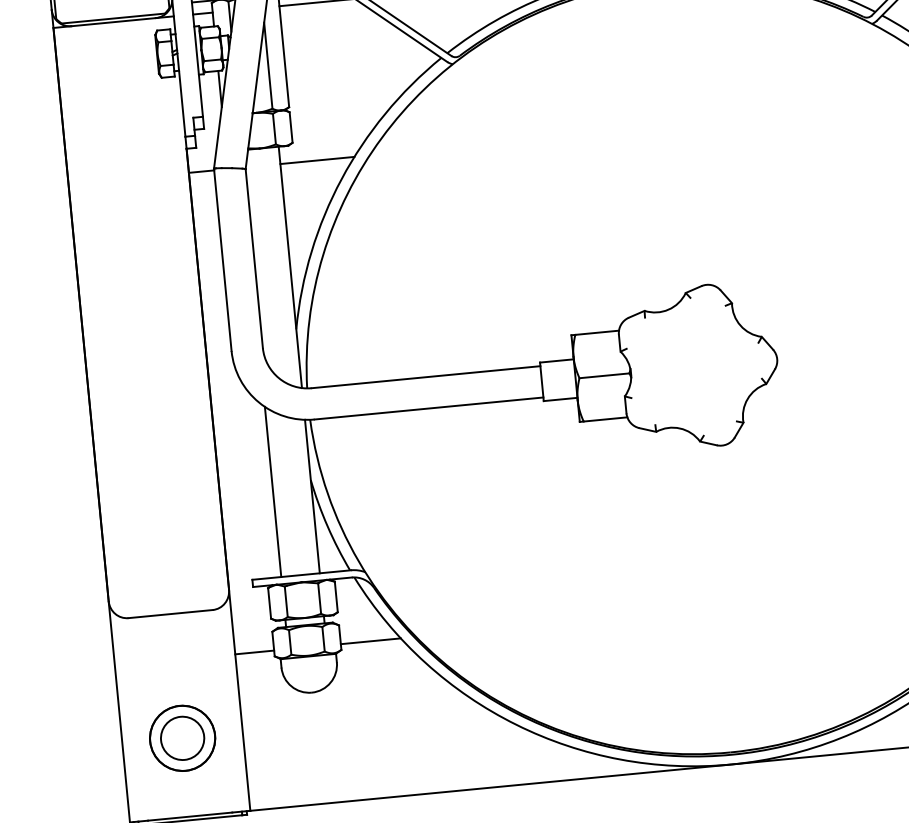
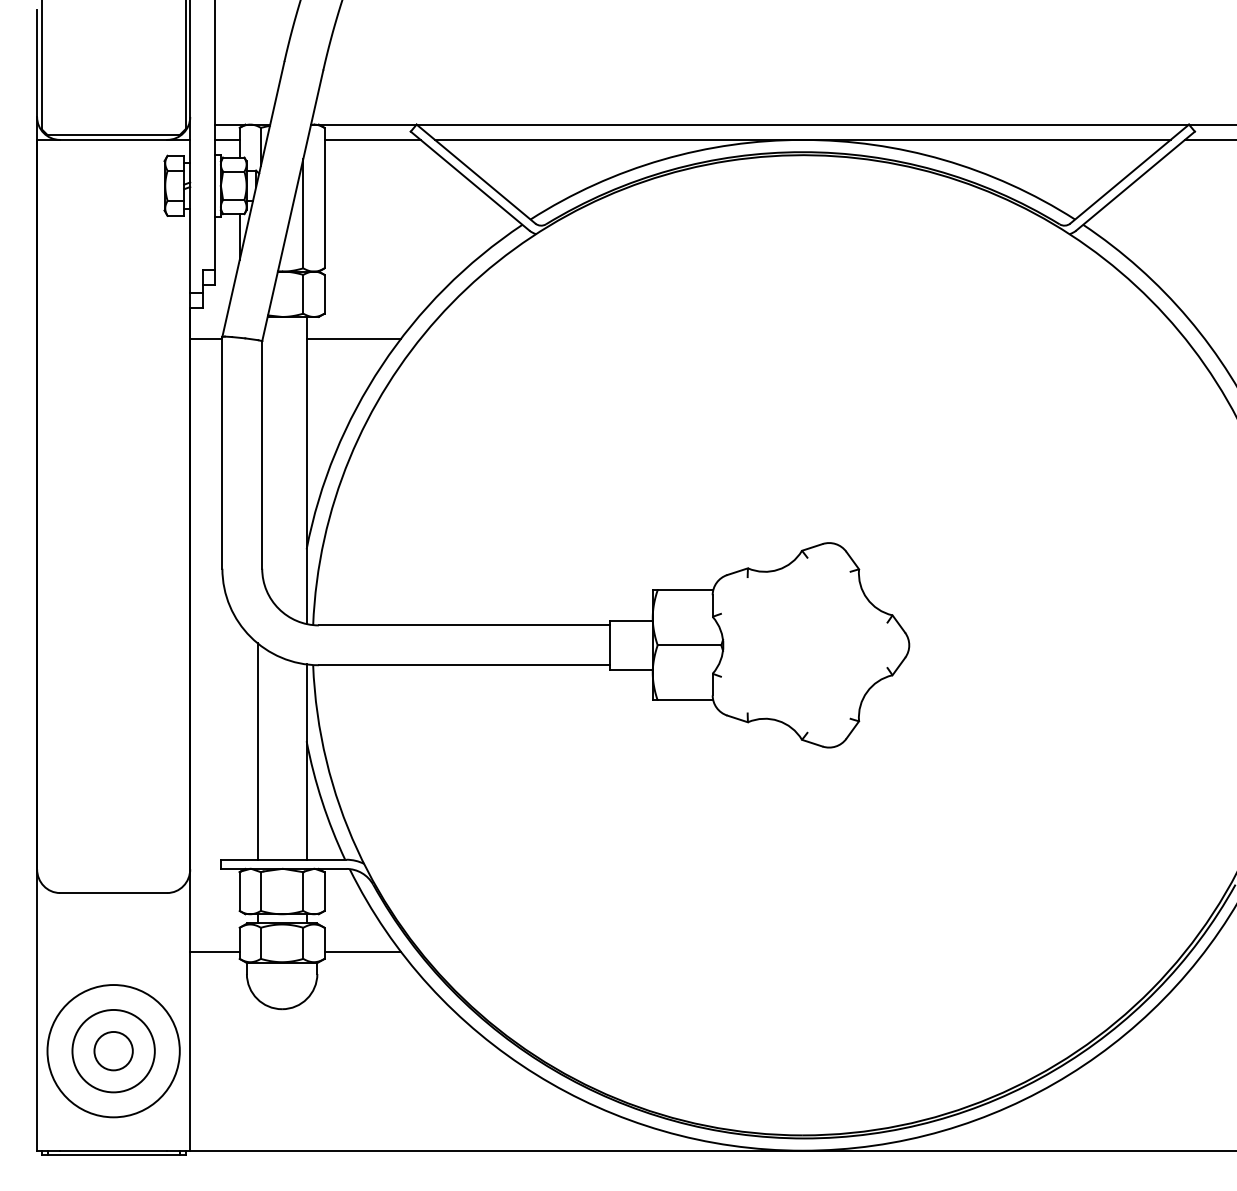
circle: (182, 737) -> (113, 1050), size x0.7
circle: (182, 737) -> (113, 1050), size x1.6

